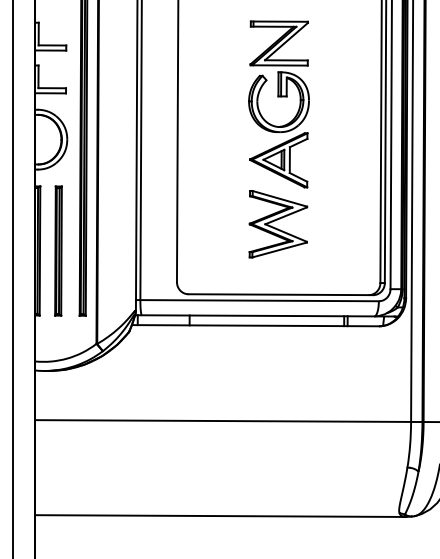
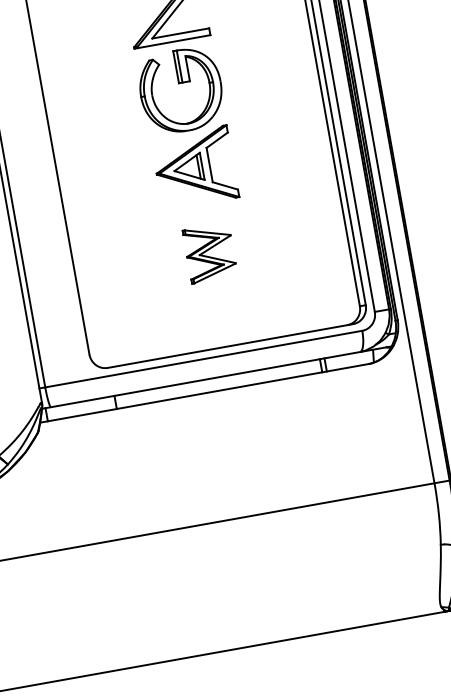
part: (278, 224) -> (210, 253), size x0.6

